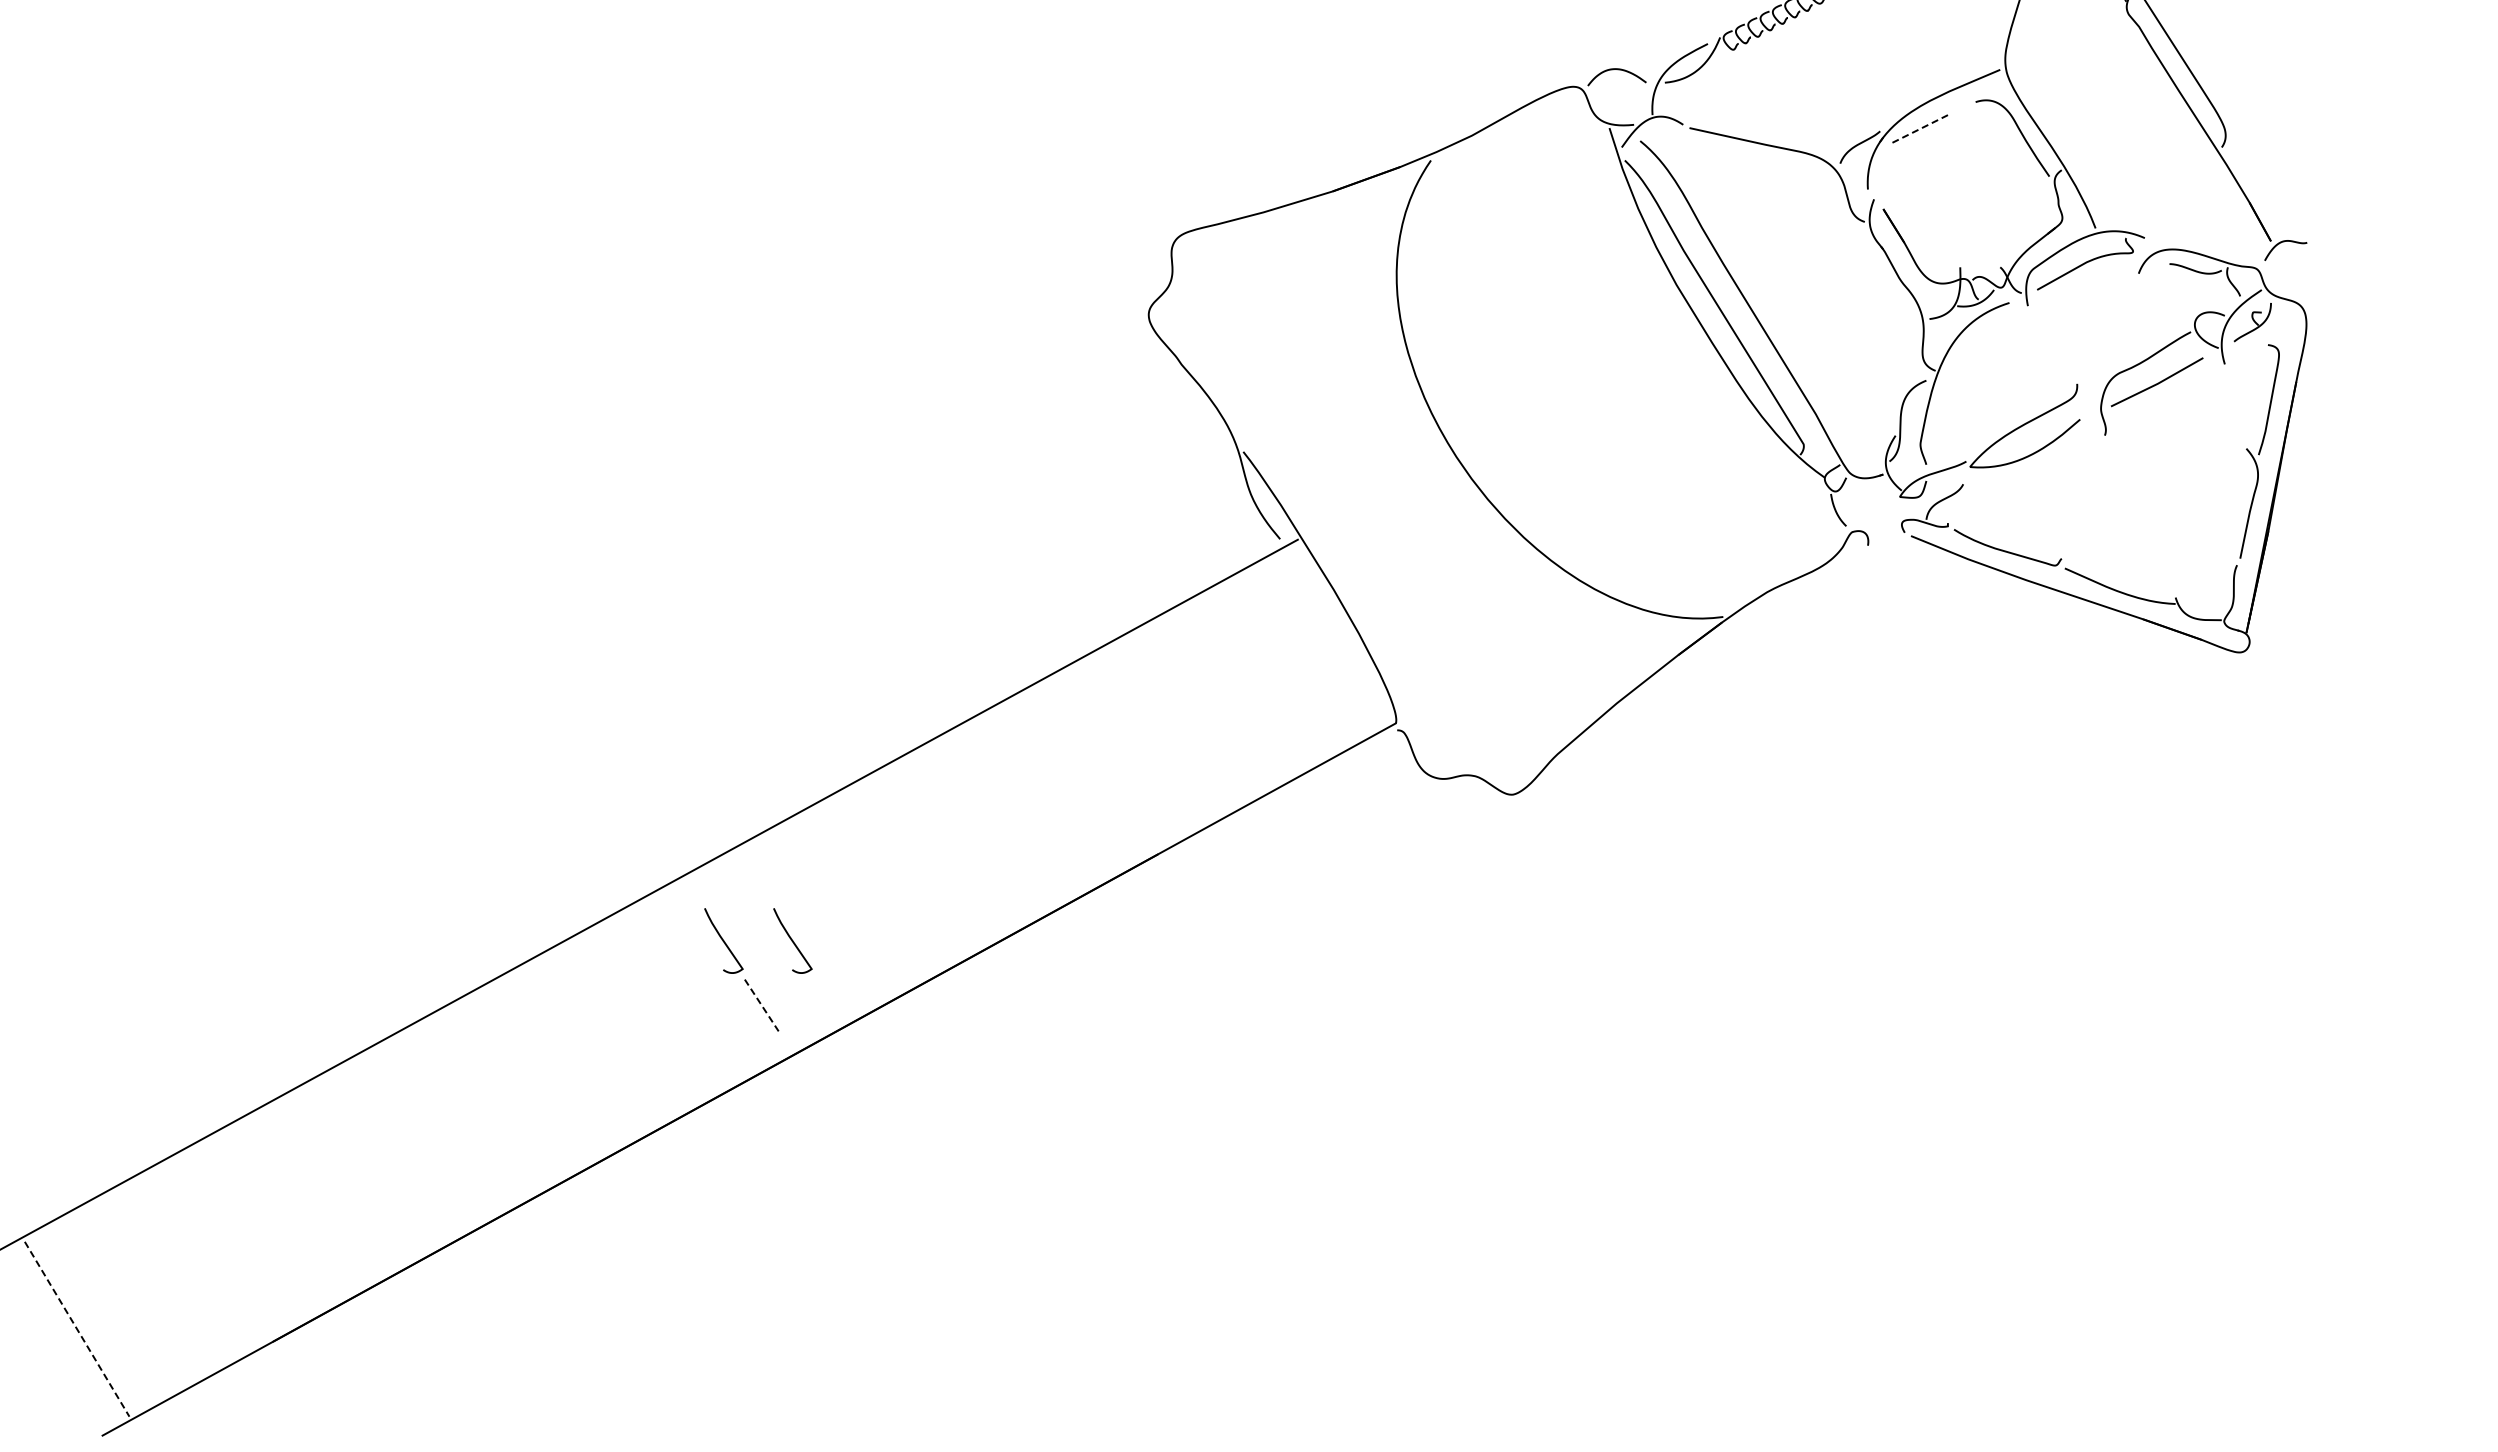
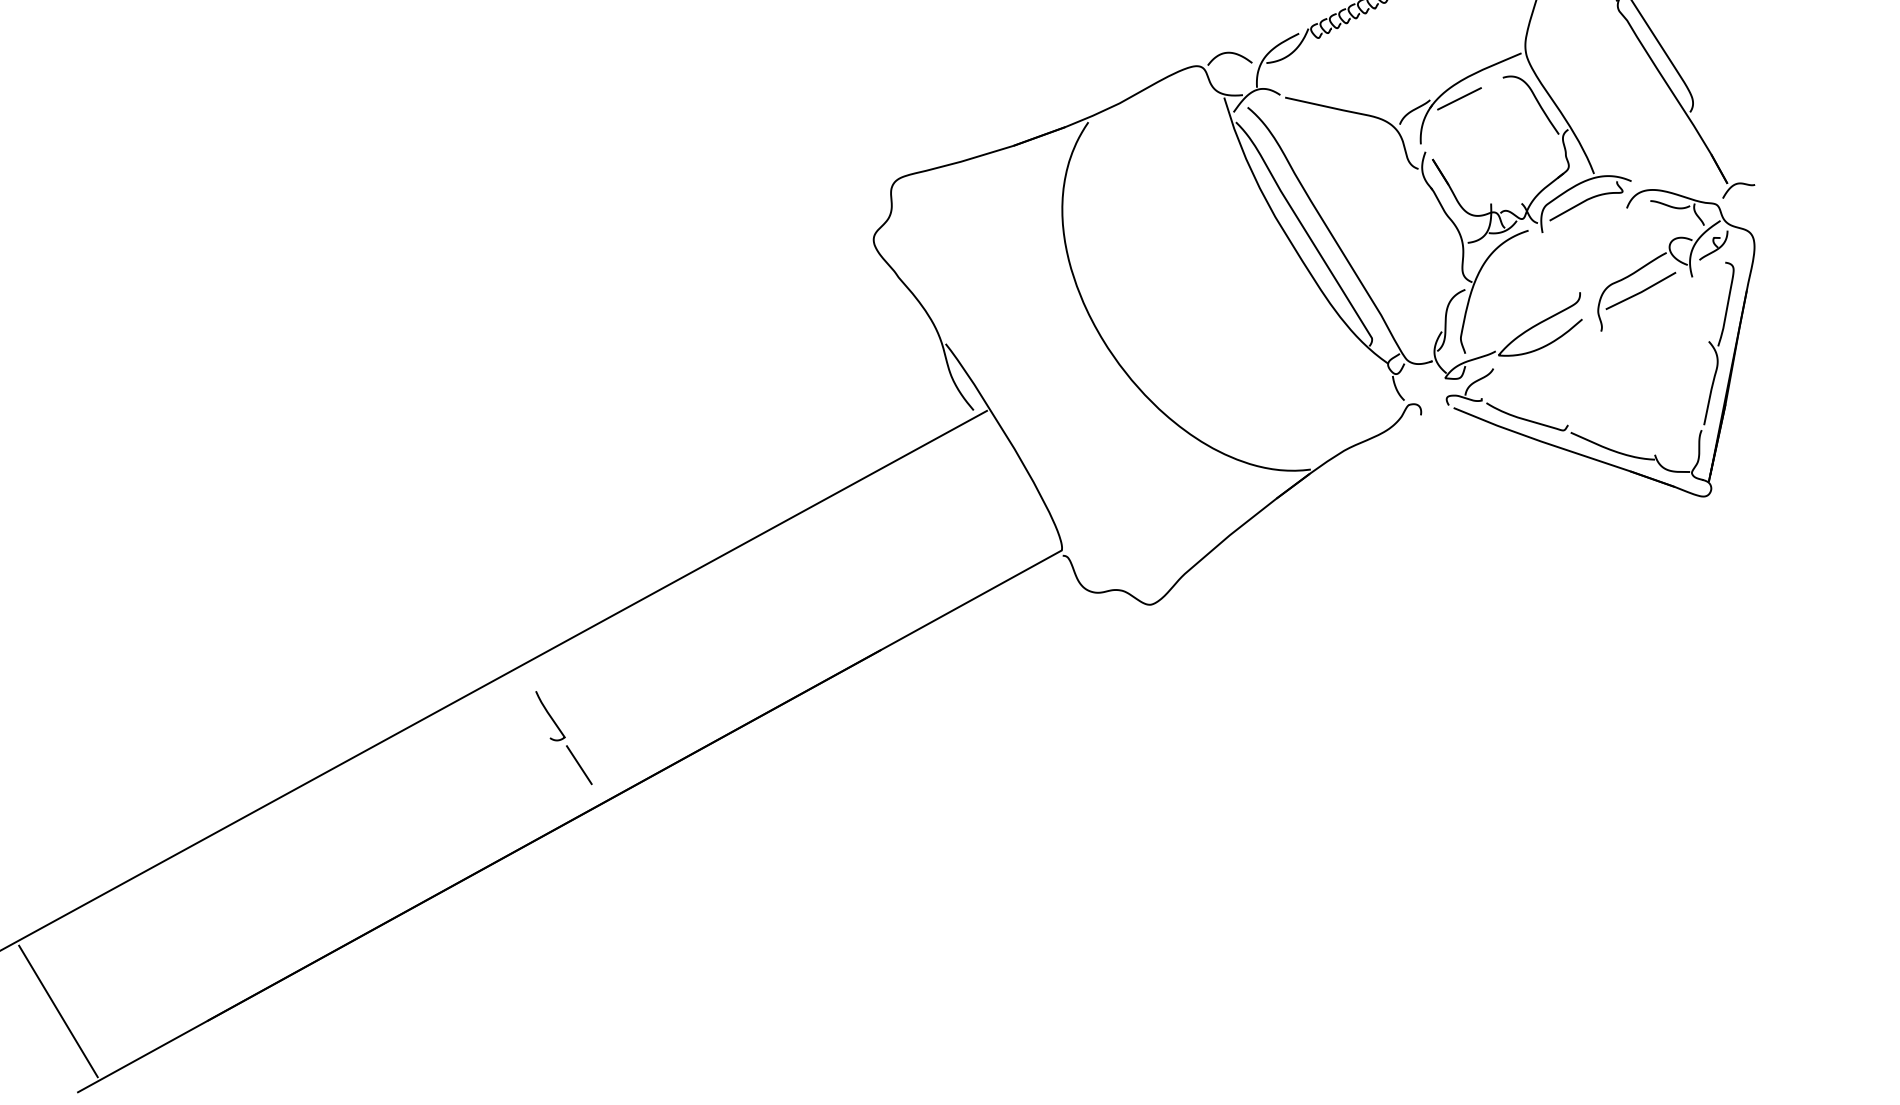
line: (1918, 129) -> (1459, 98), dashed -> solid
curve: (792, 940) -> (602, 715), removed
line: (761, 1005) -> (579, 765), dashed -> solid
line: (77, 1329) -> (58, 1011), dashed -> solid

